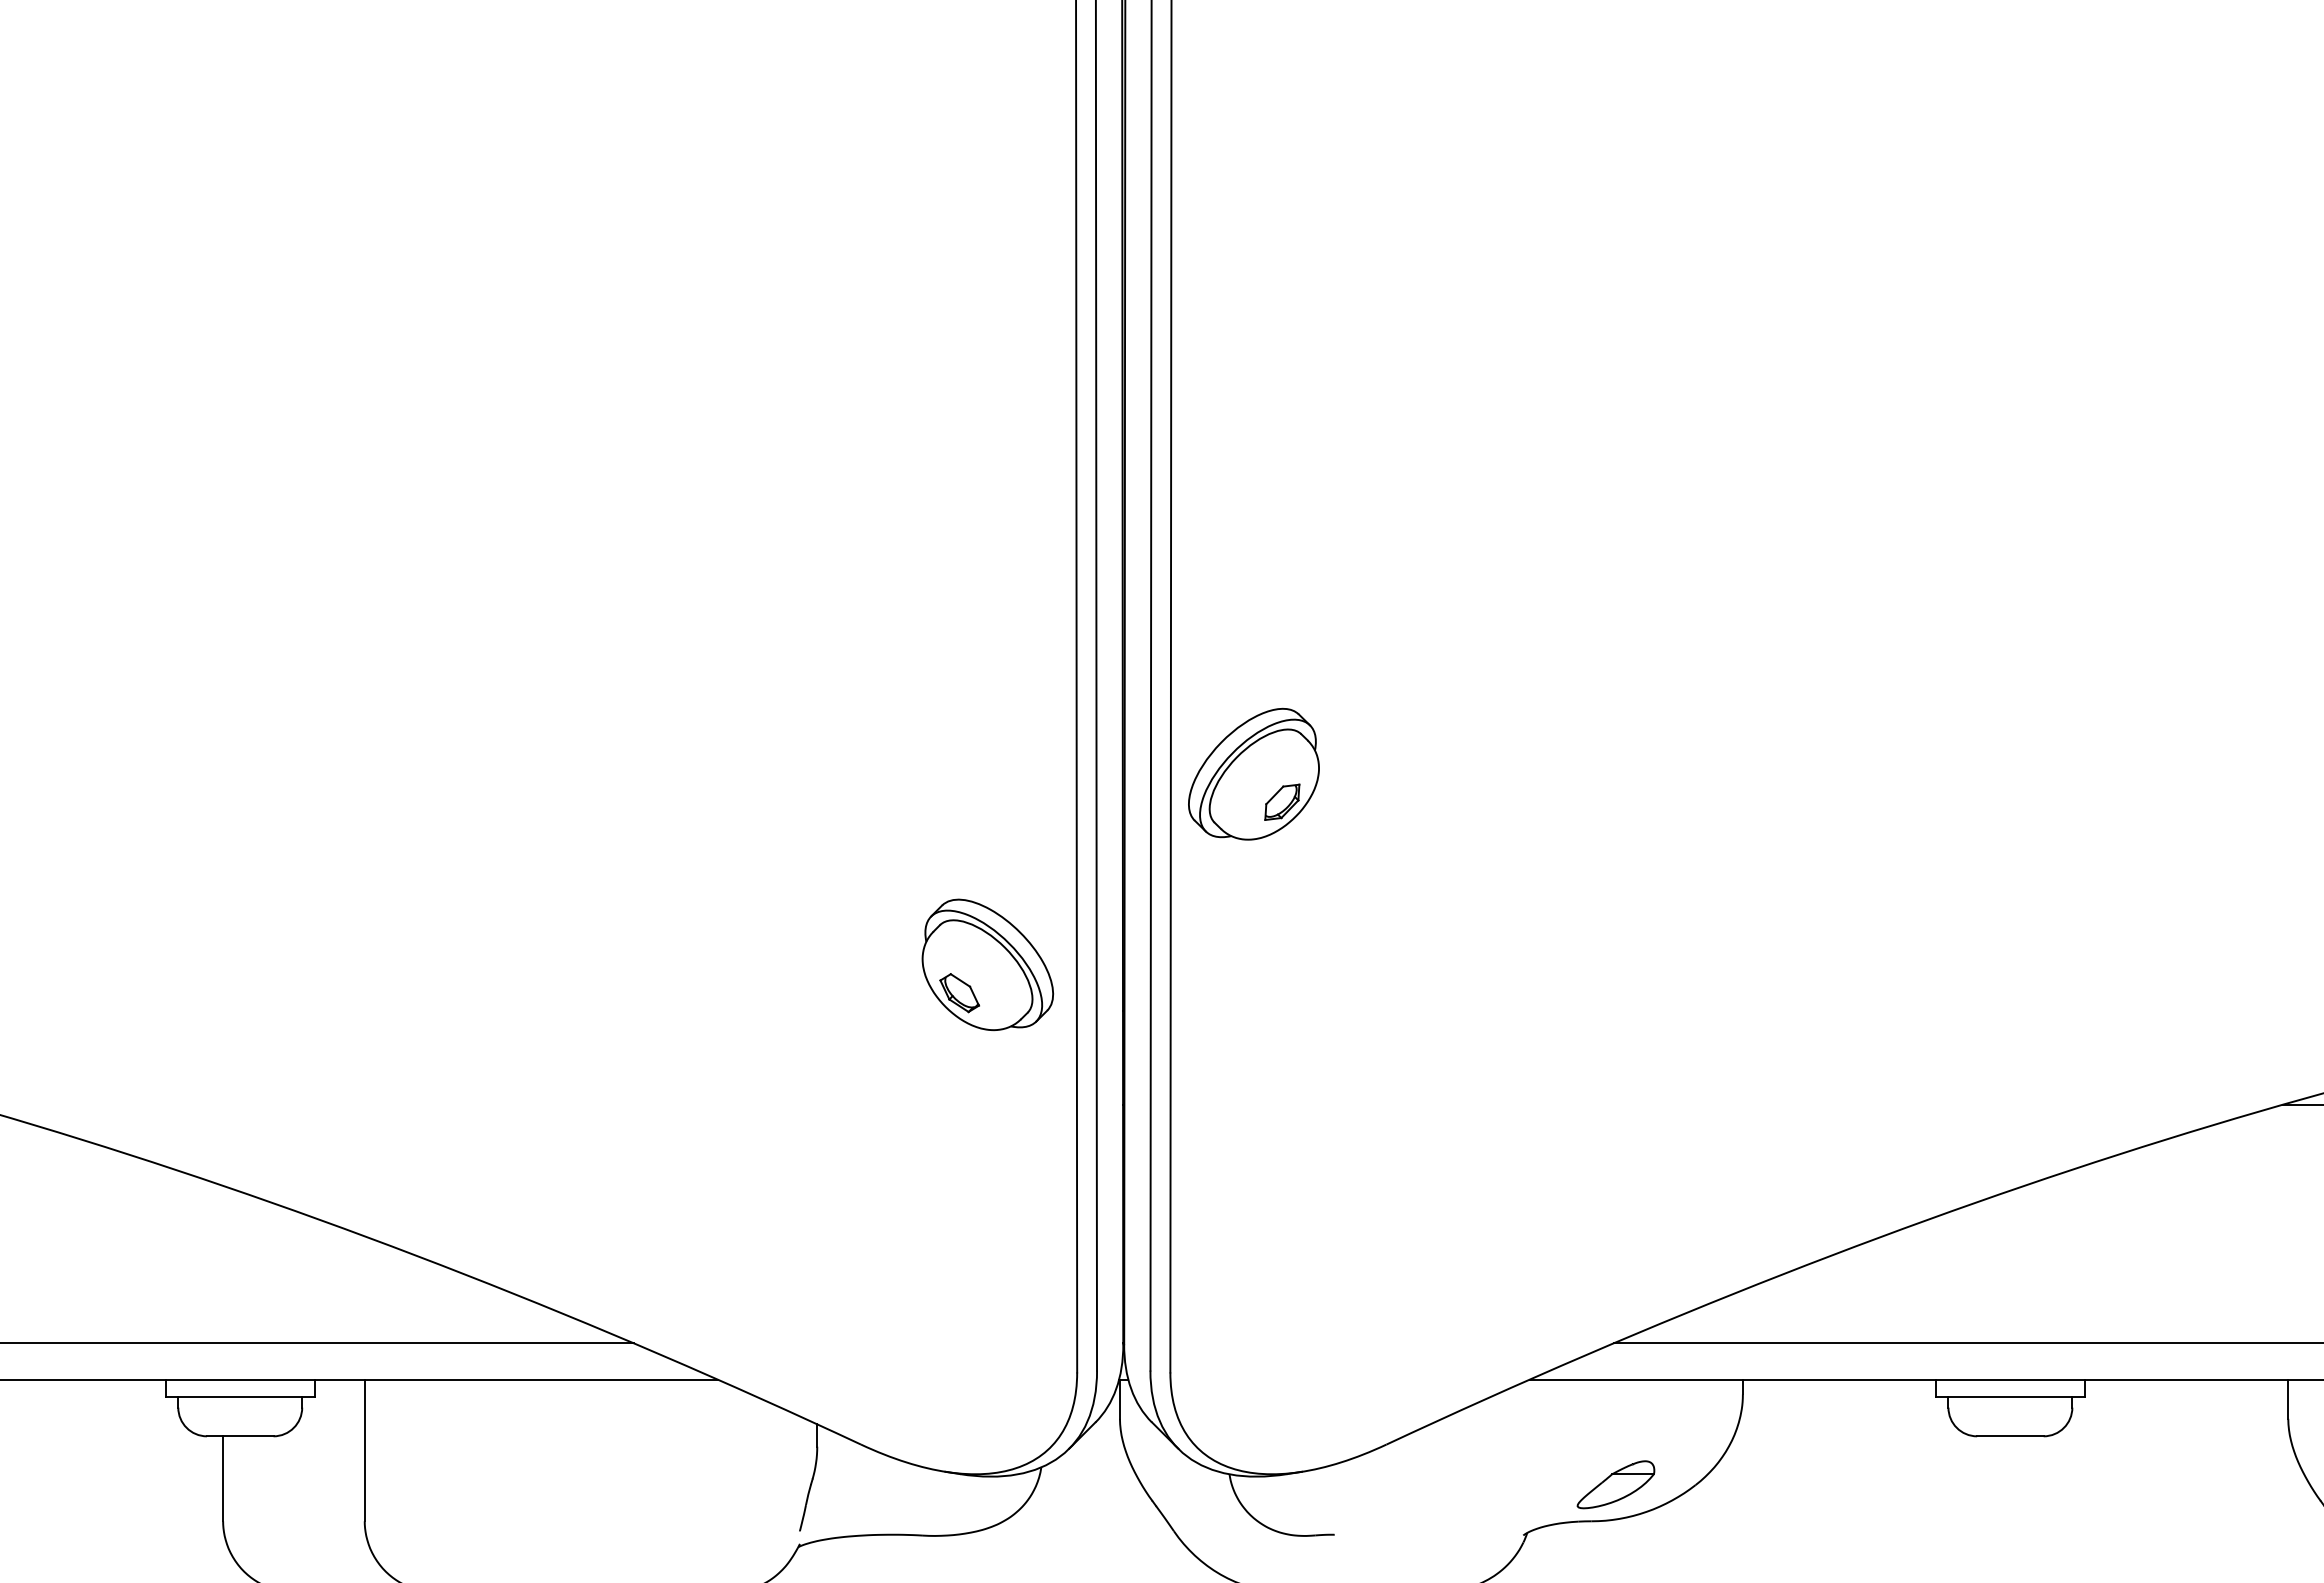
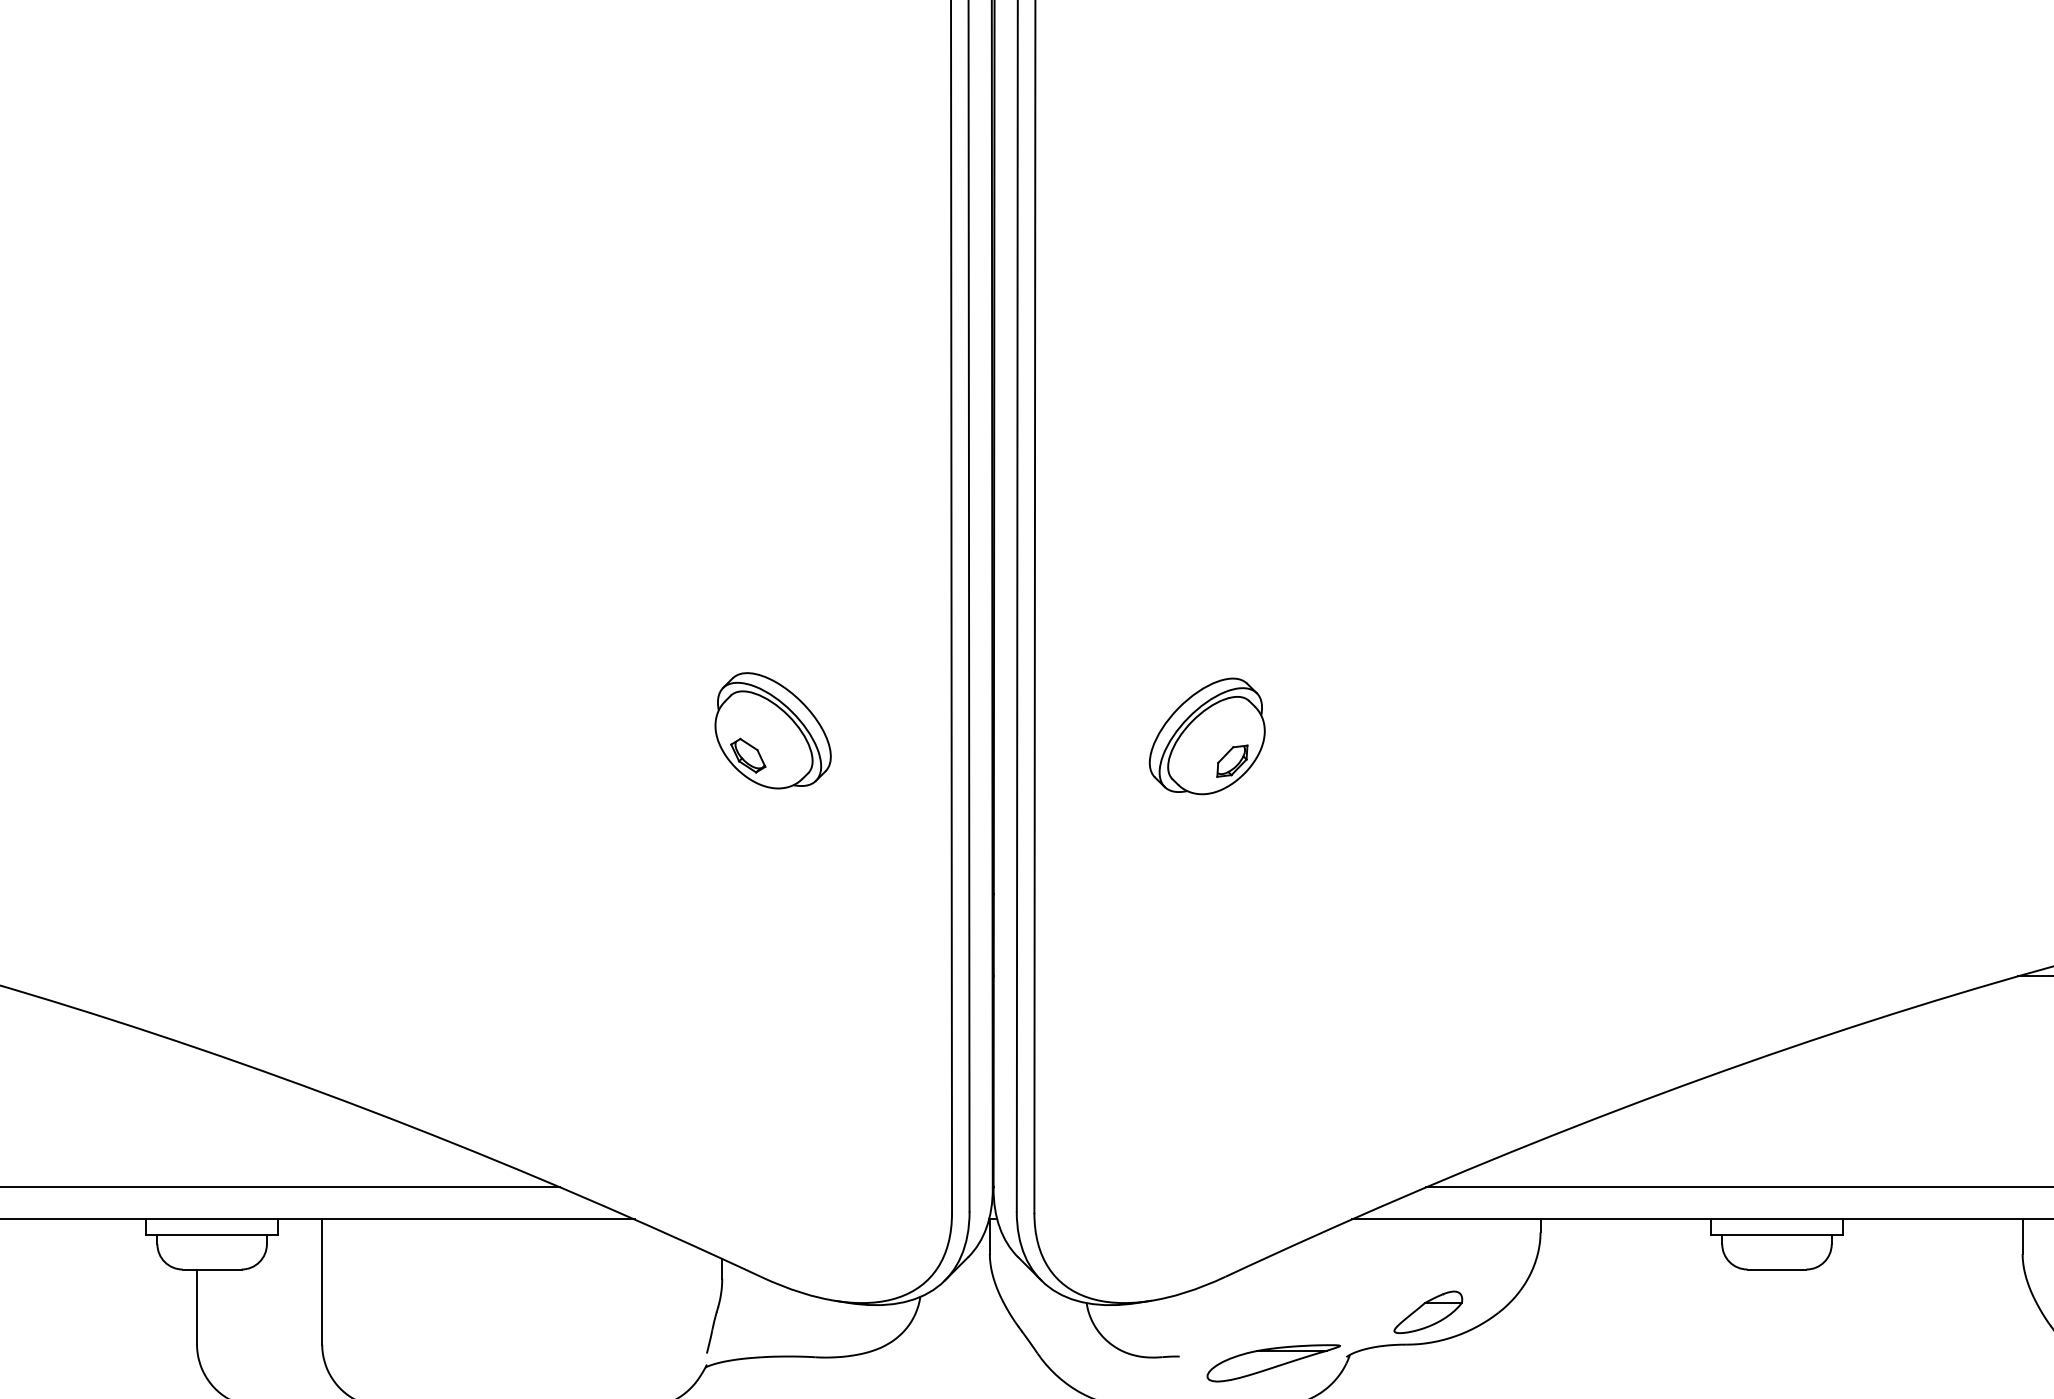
part: (1253, 773) -> (1206, 735), moved
part: (987, 964) -> (772, 730), moved
part: (1441, 1542) -> (1274, 1363), added

